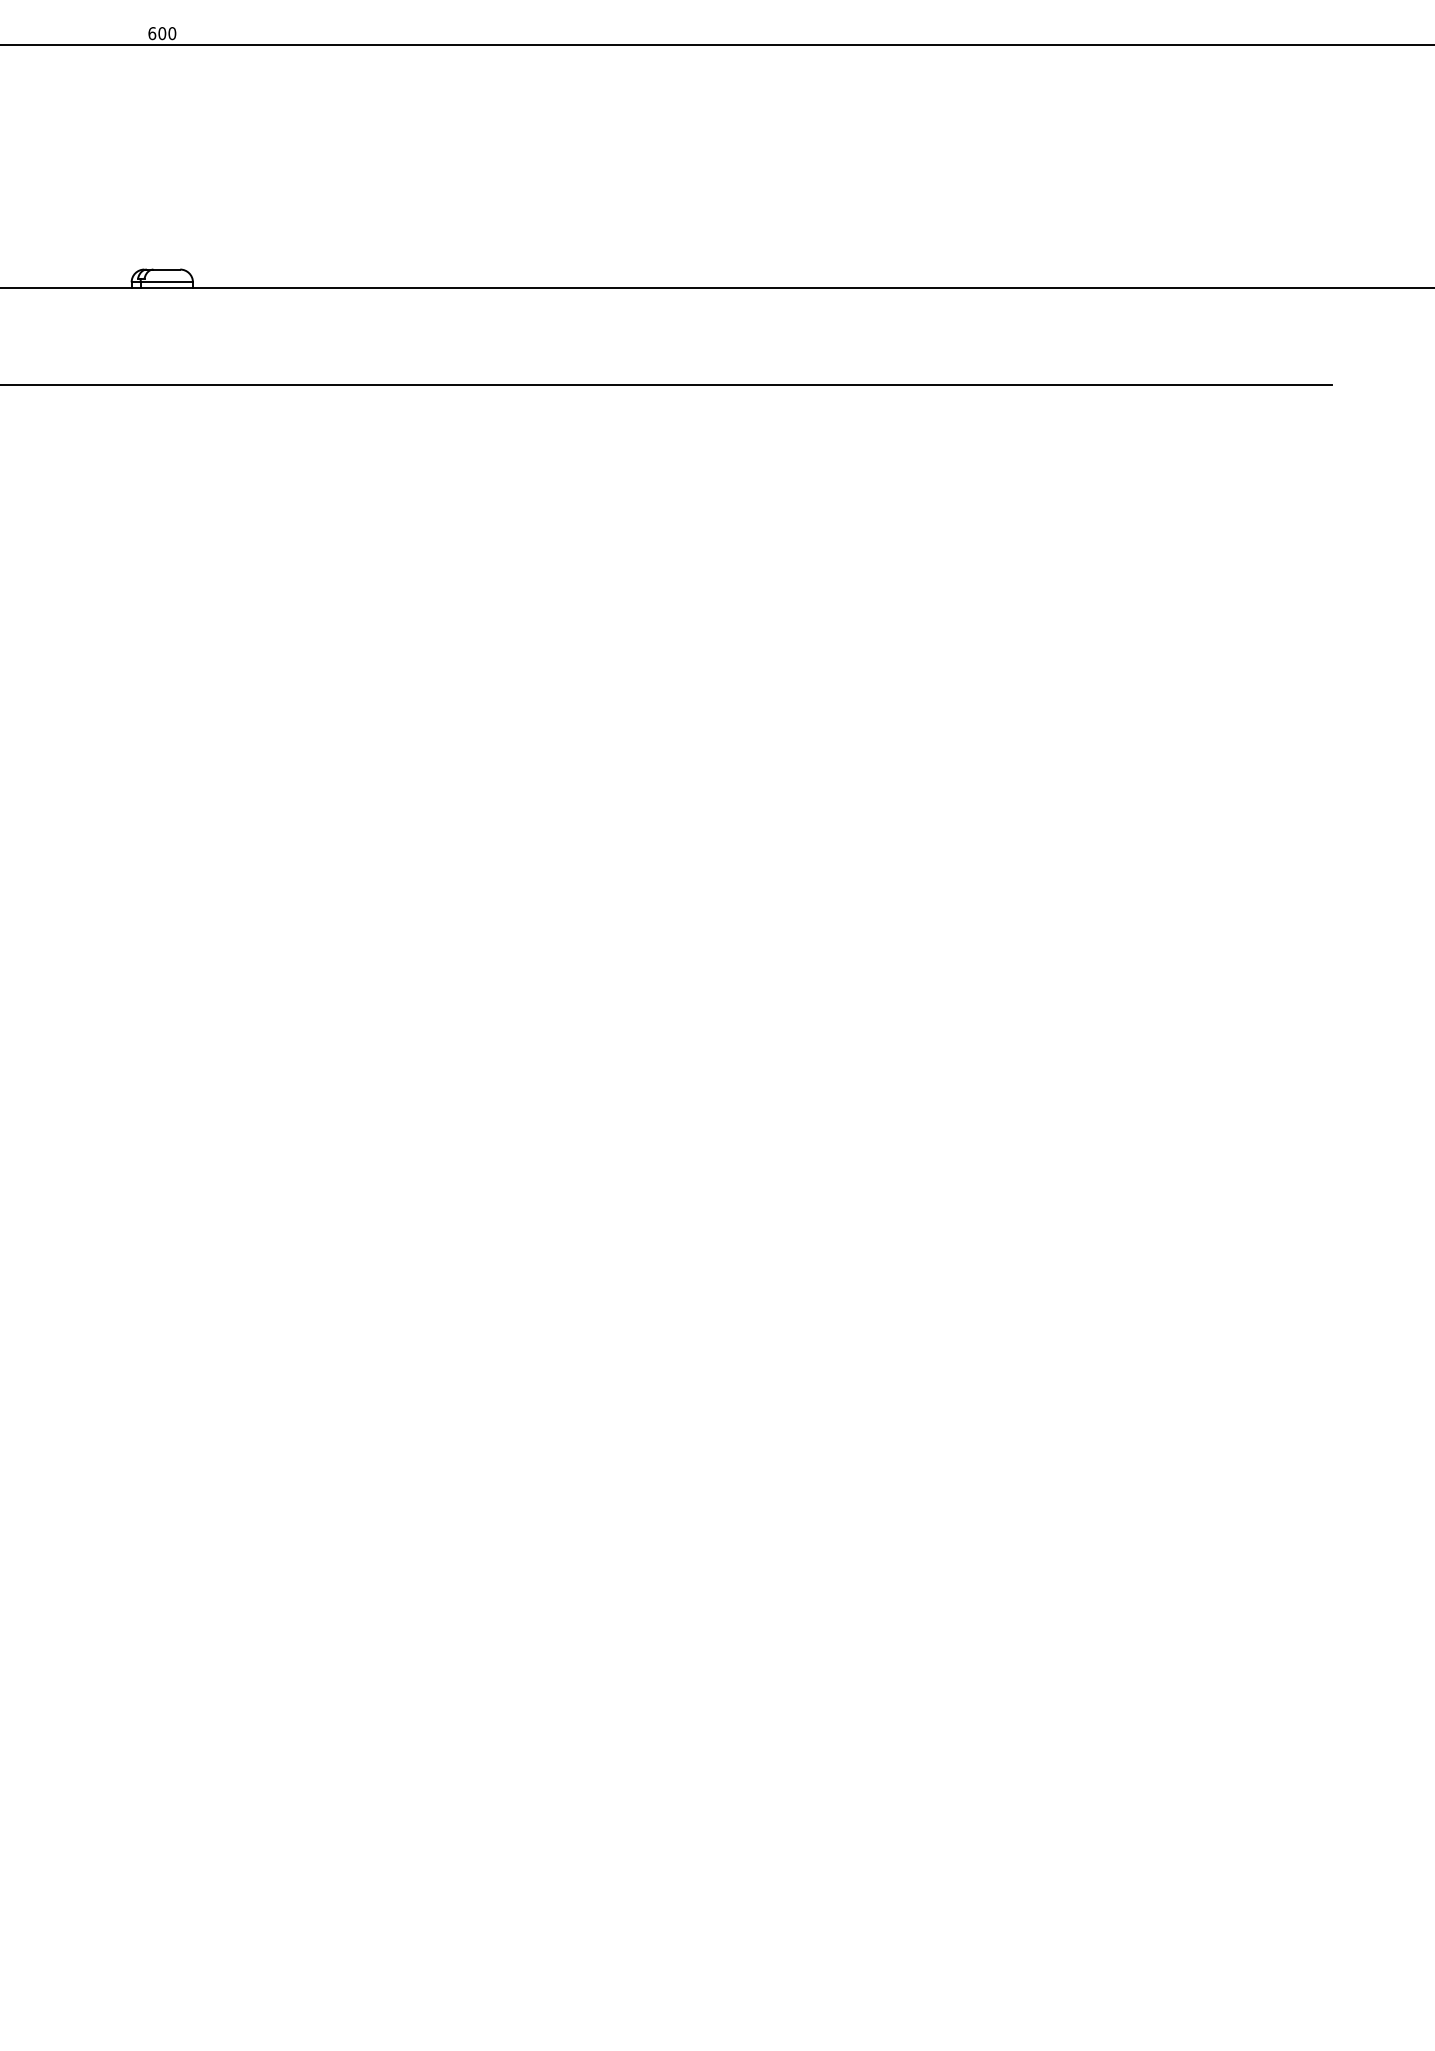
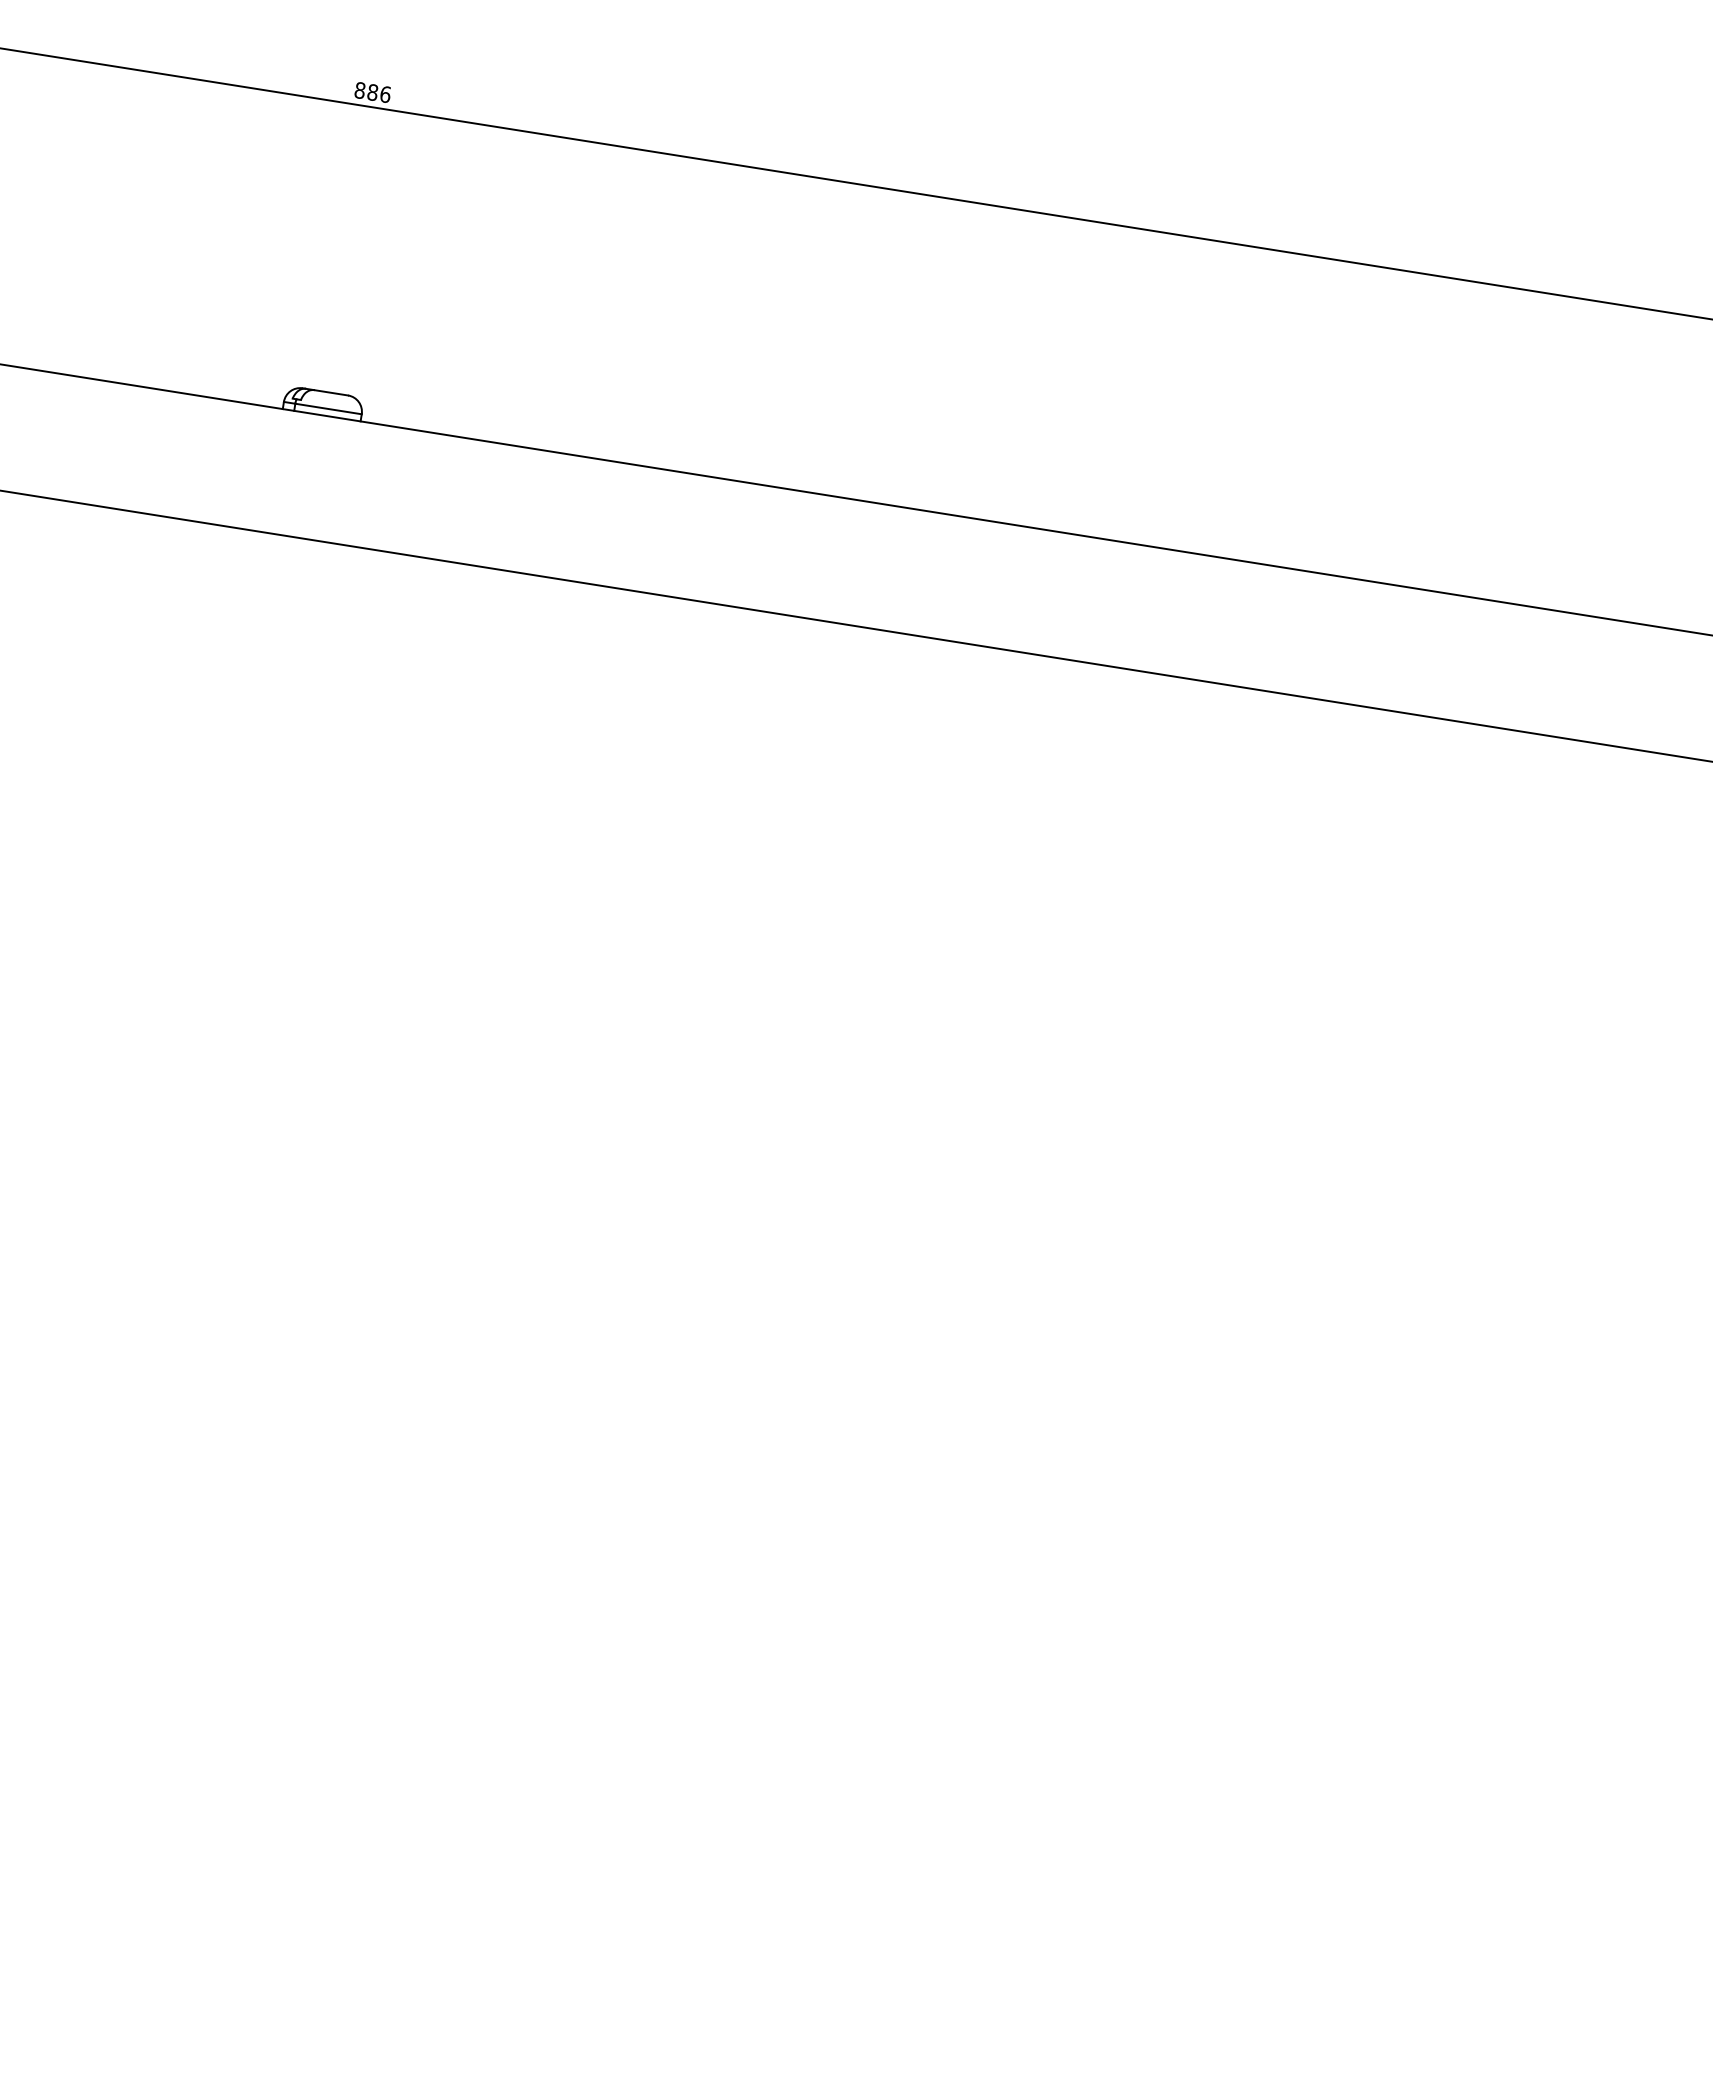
text: (162, 33) -> (373, 92), 600 -> 886

